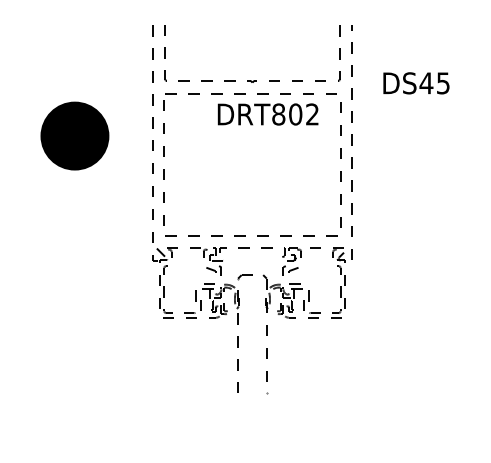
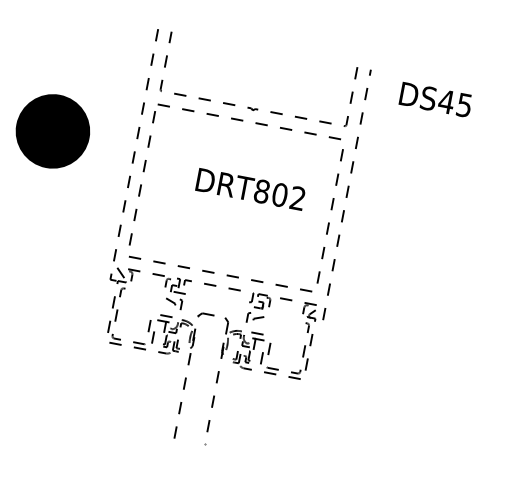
text: (416, 83) -> (435, 100), moved
text: (267, 114) -> (249, 189), moved

